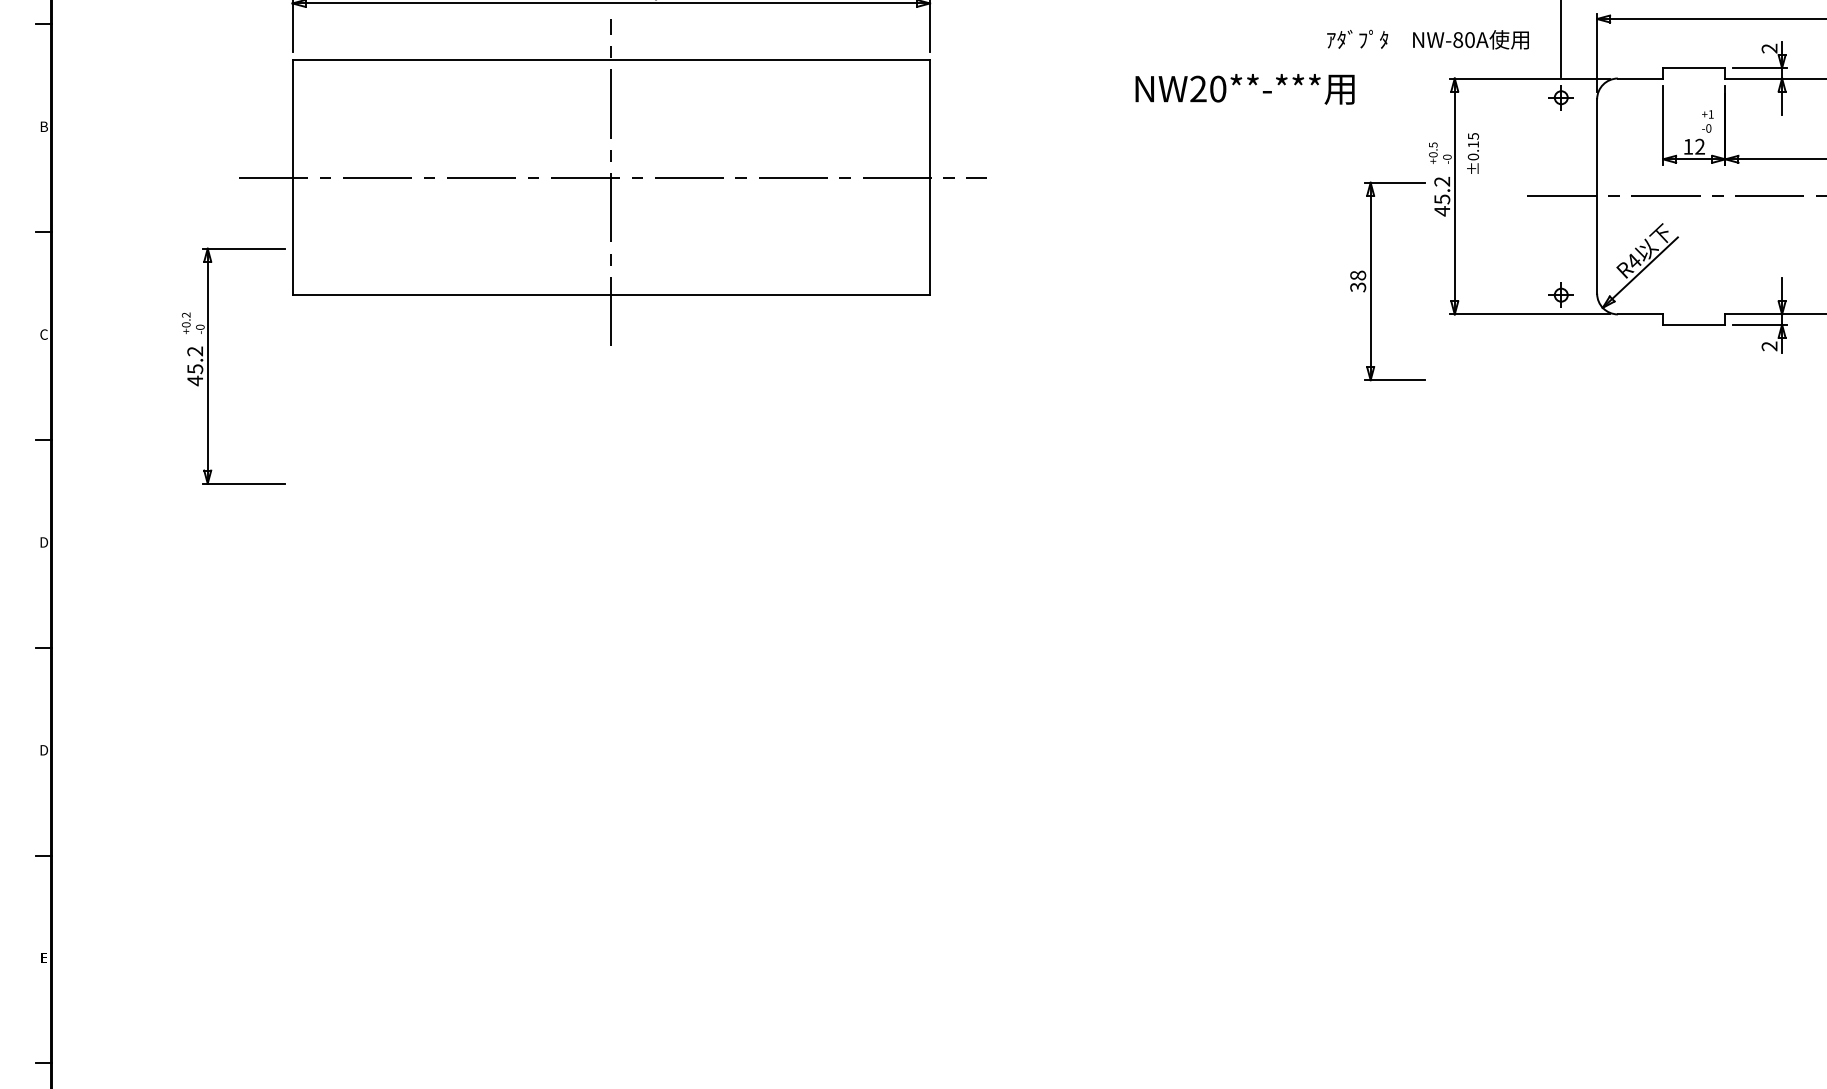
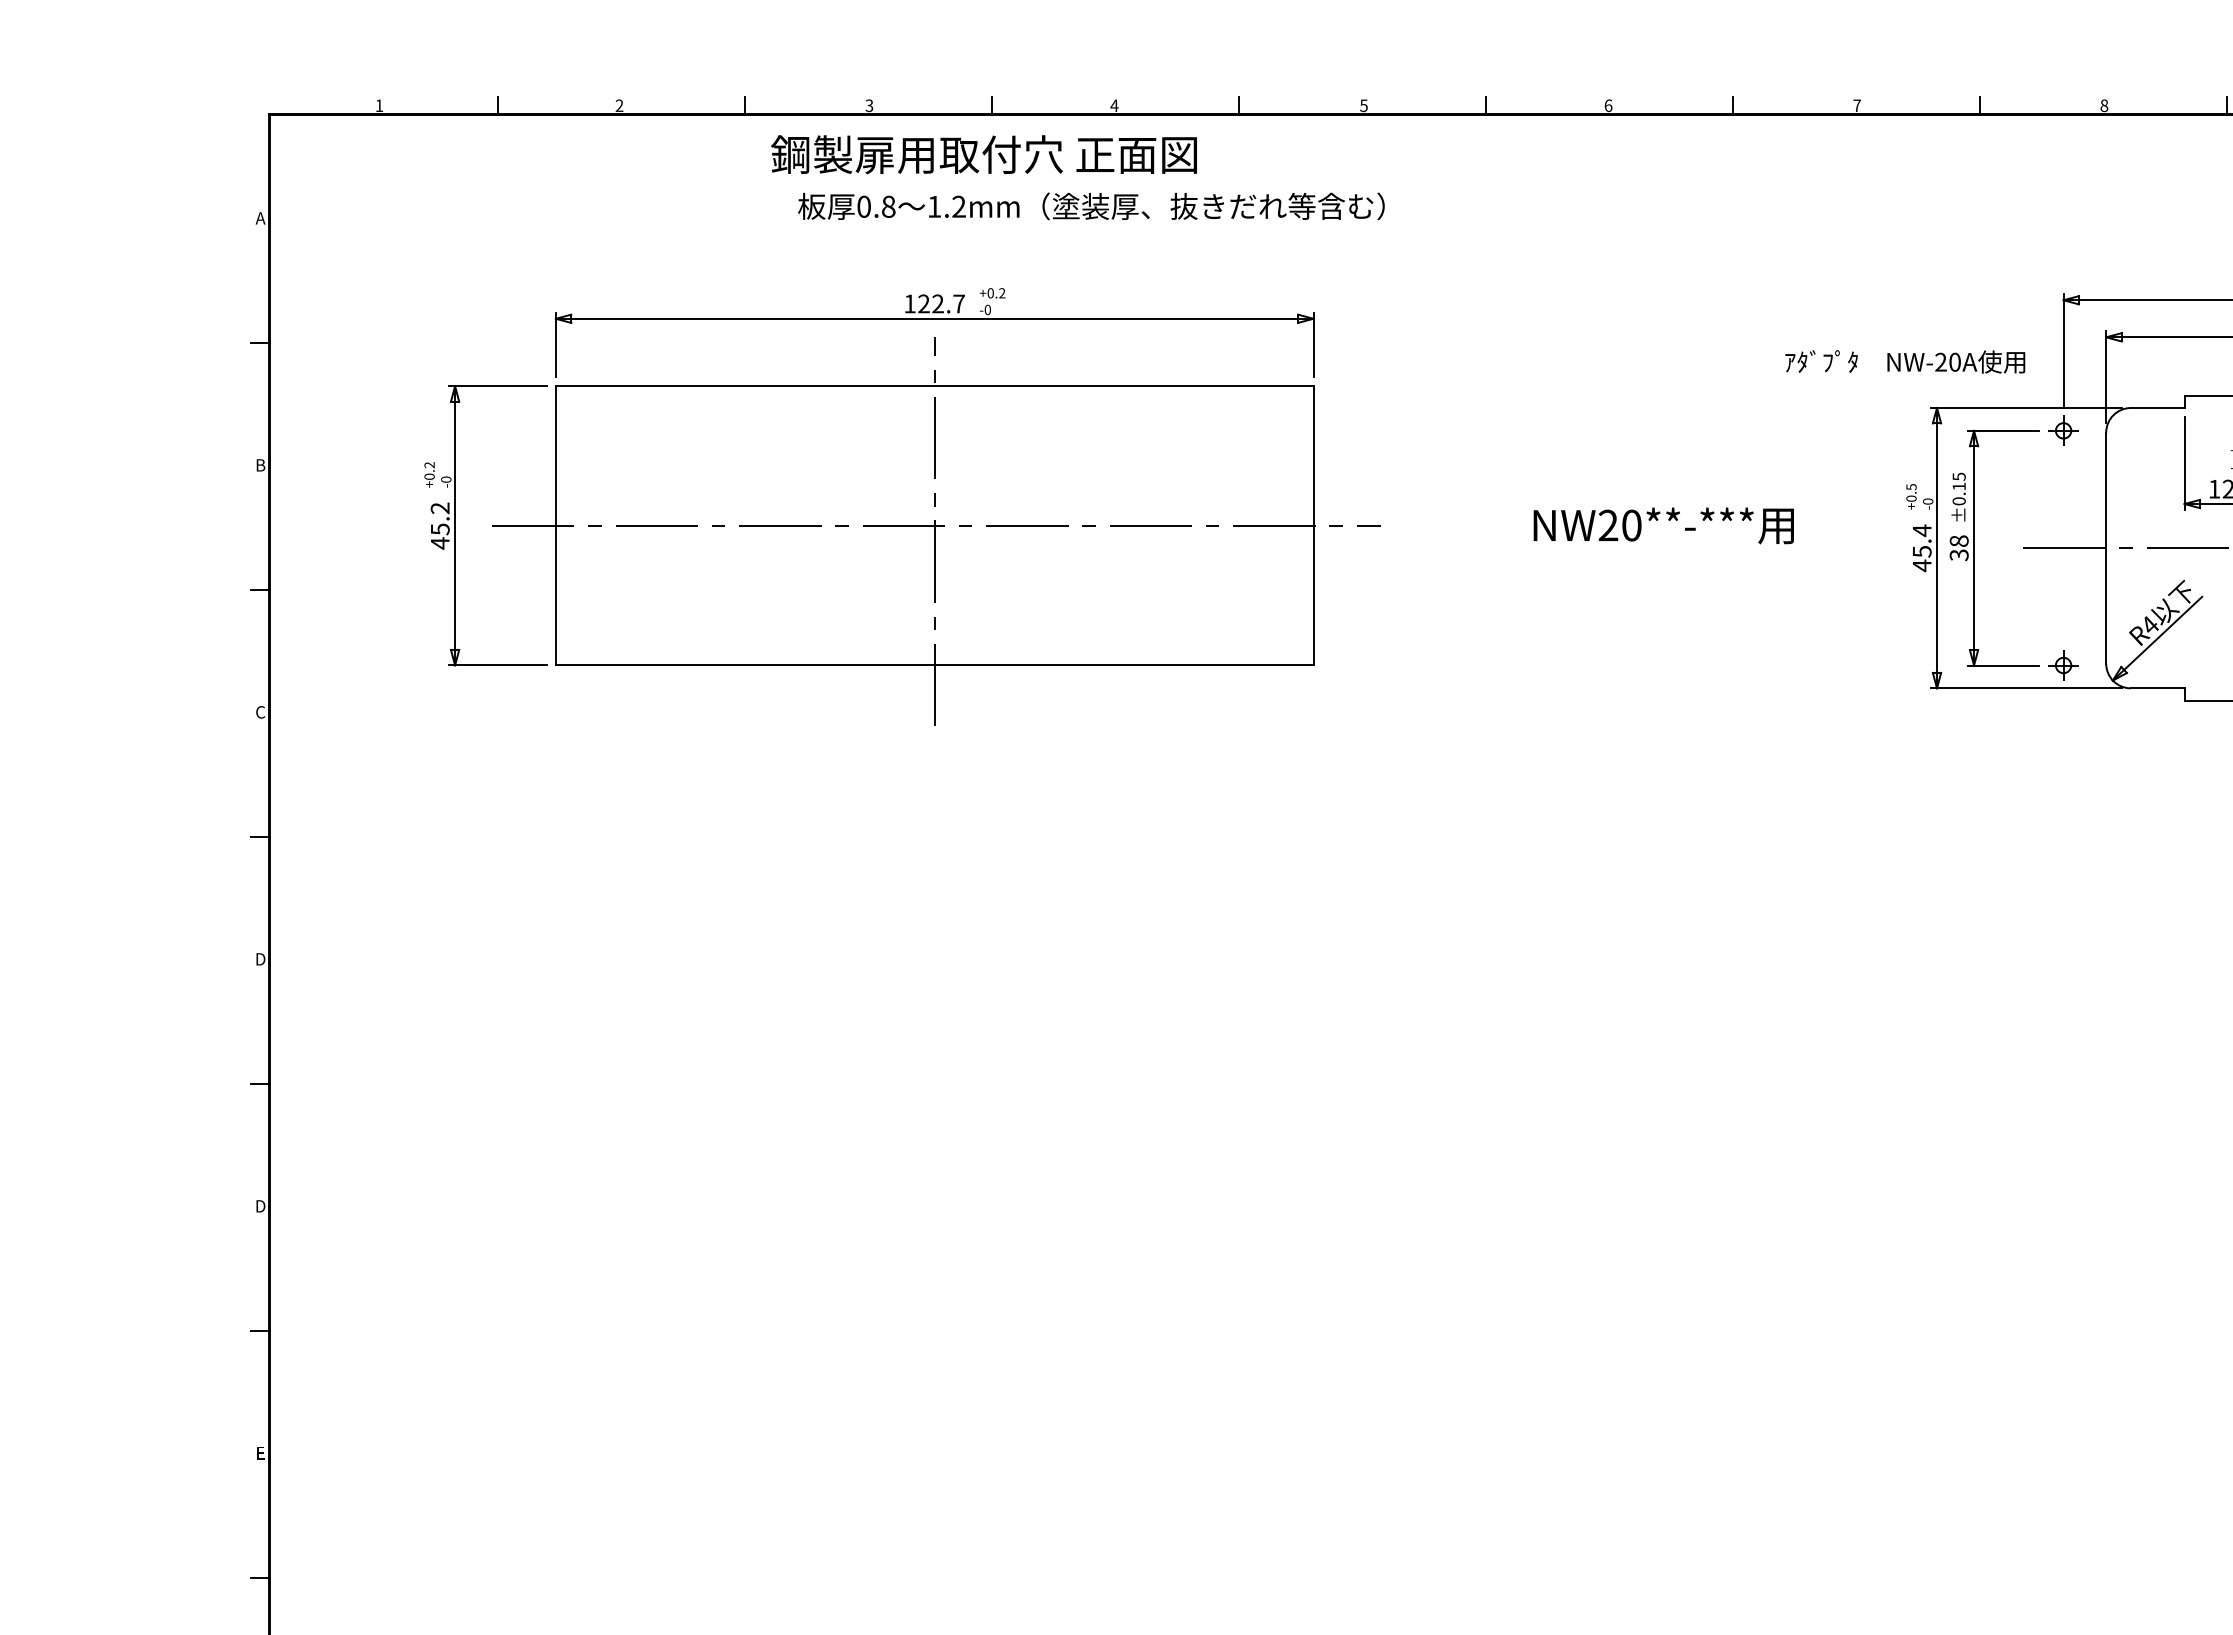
text: (1457, 39) -> (1940, 361), NW-80A -> NW-20A
text: (1244, 89) -> (1663, 525), moved
text: (1441, 181) -> (1921, 530), 45.2 -> 45.4
part: (1371, 280) -> (1974, 547), moved
part: (208, 365) -> (455, 525), moved

